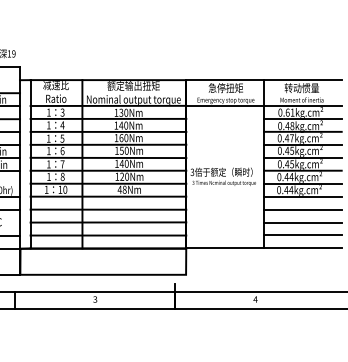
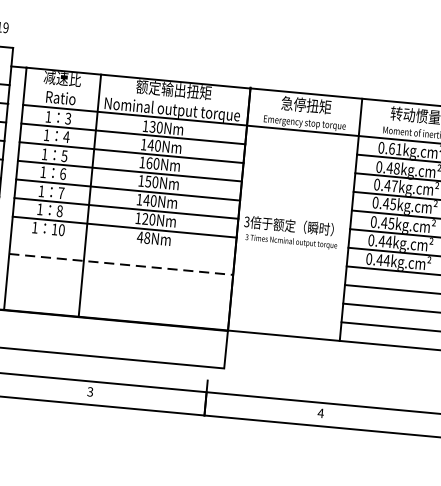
line: (108, 196) -> (123, 245), removed
line: (108, 209) -> (121, 264), solid -> dashed
line: (108, 222) -> (119, 282), removed
line: (108, 235) -> (117, 301), removed

